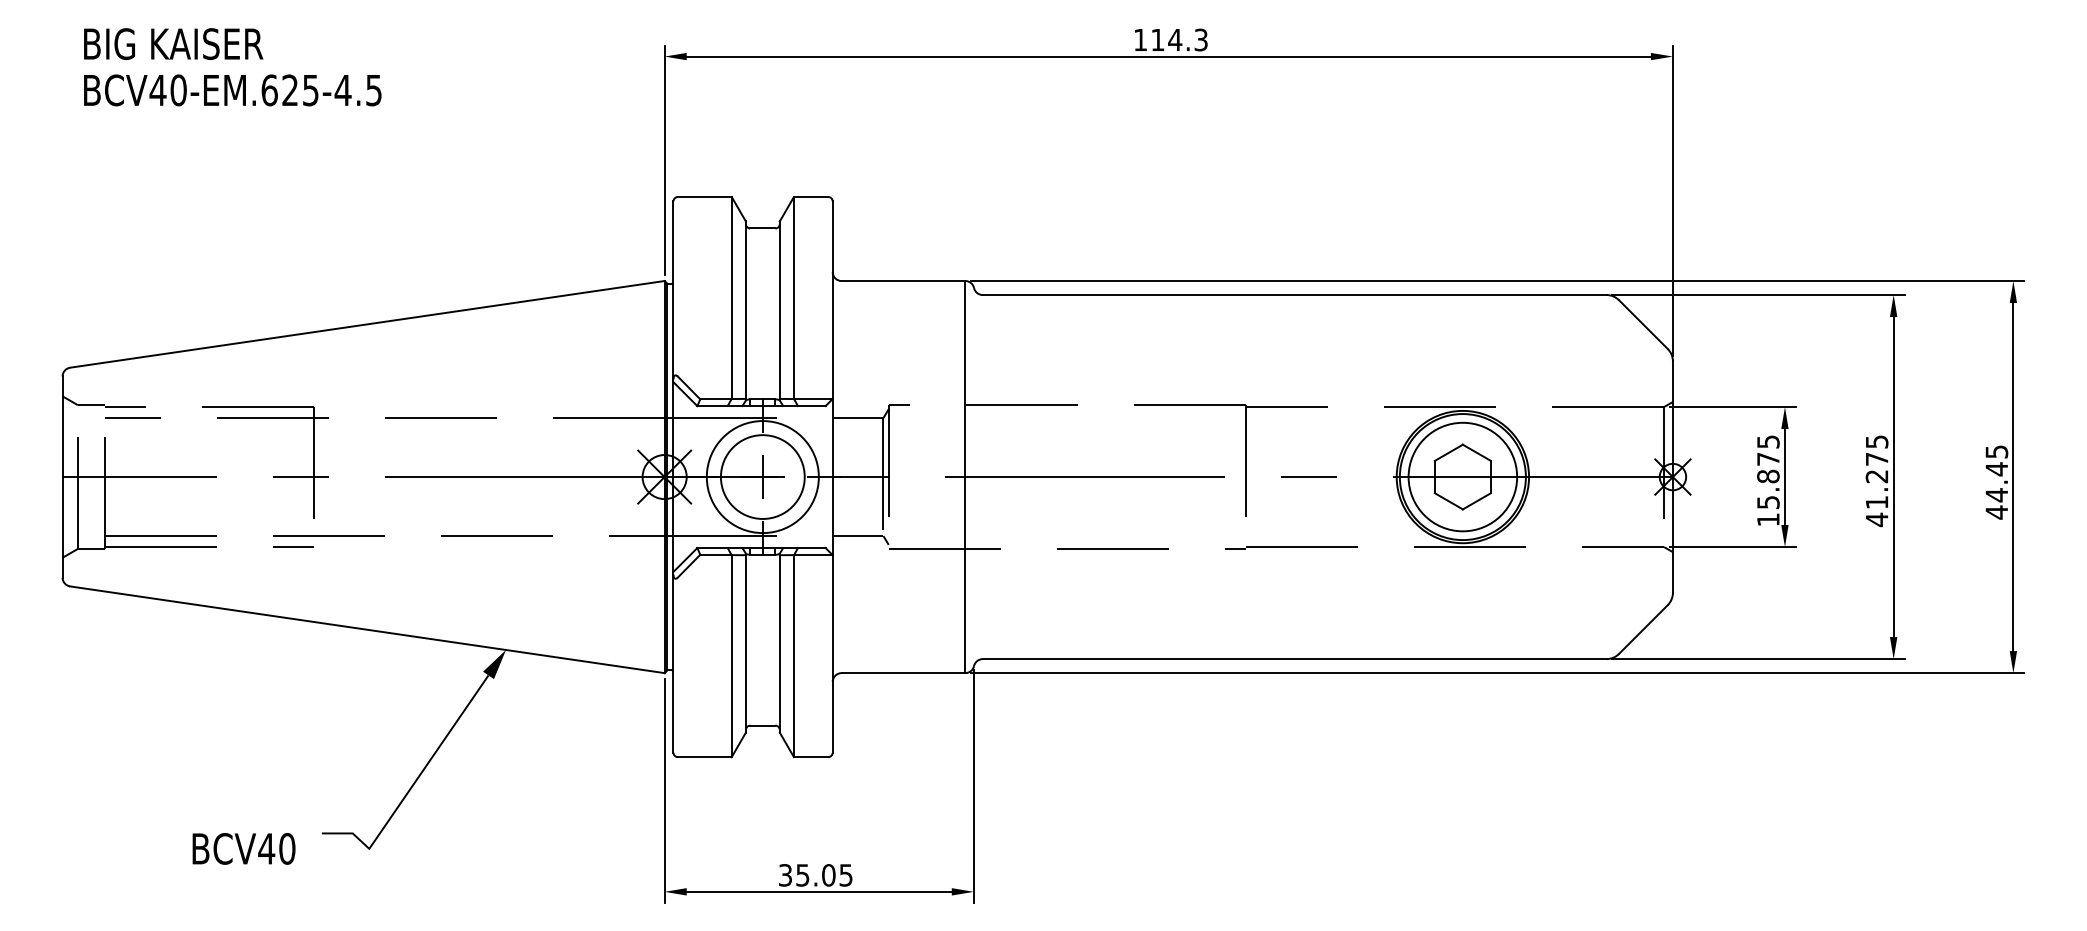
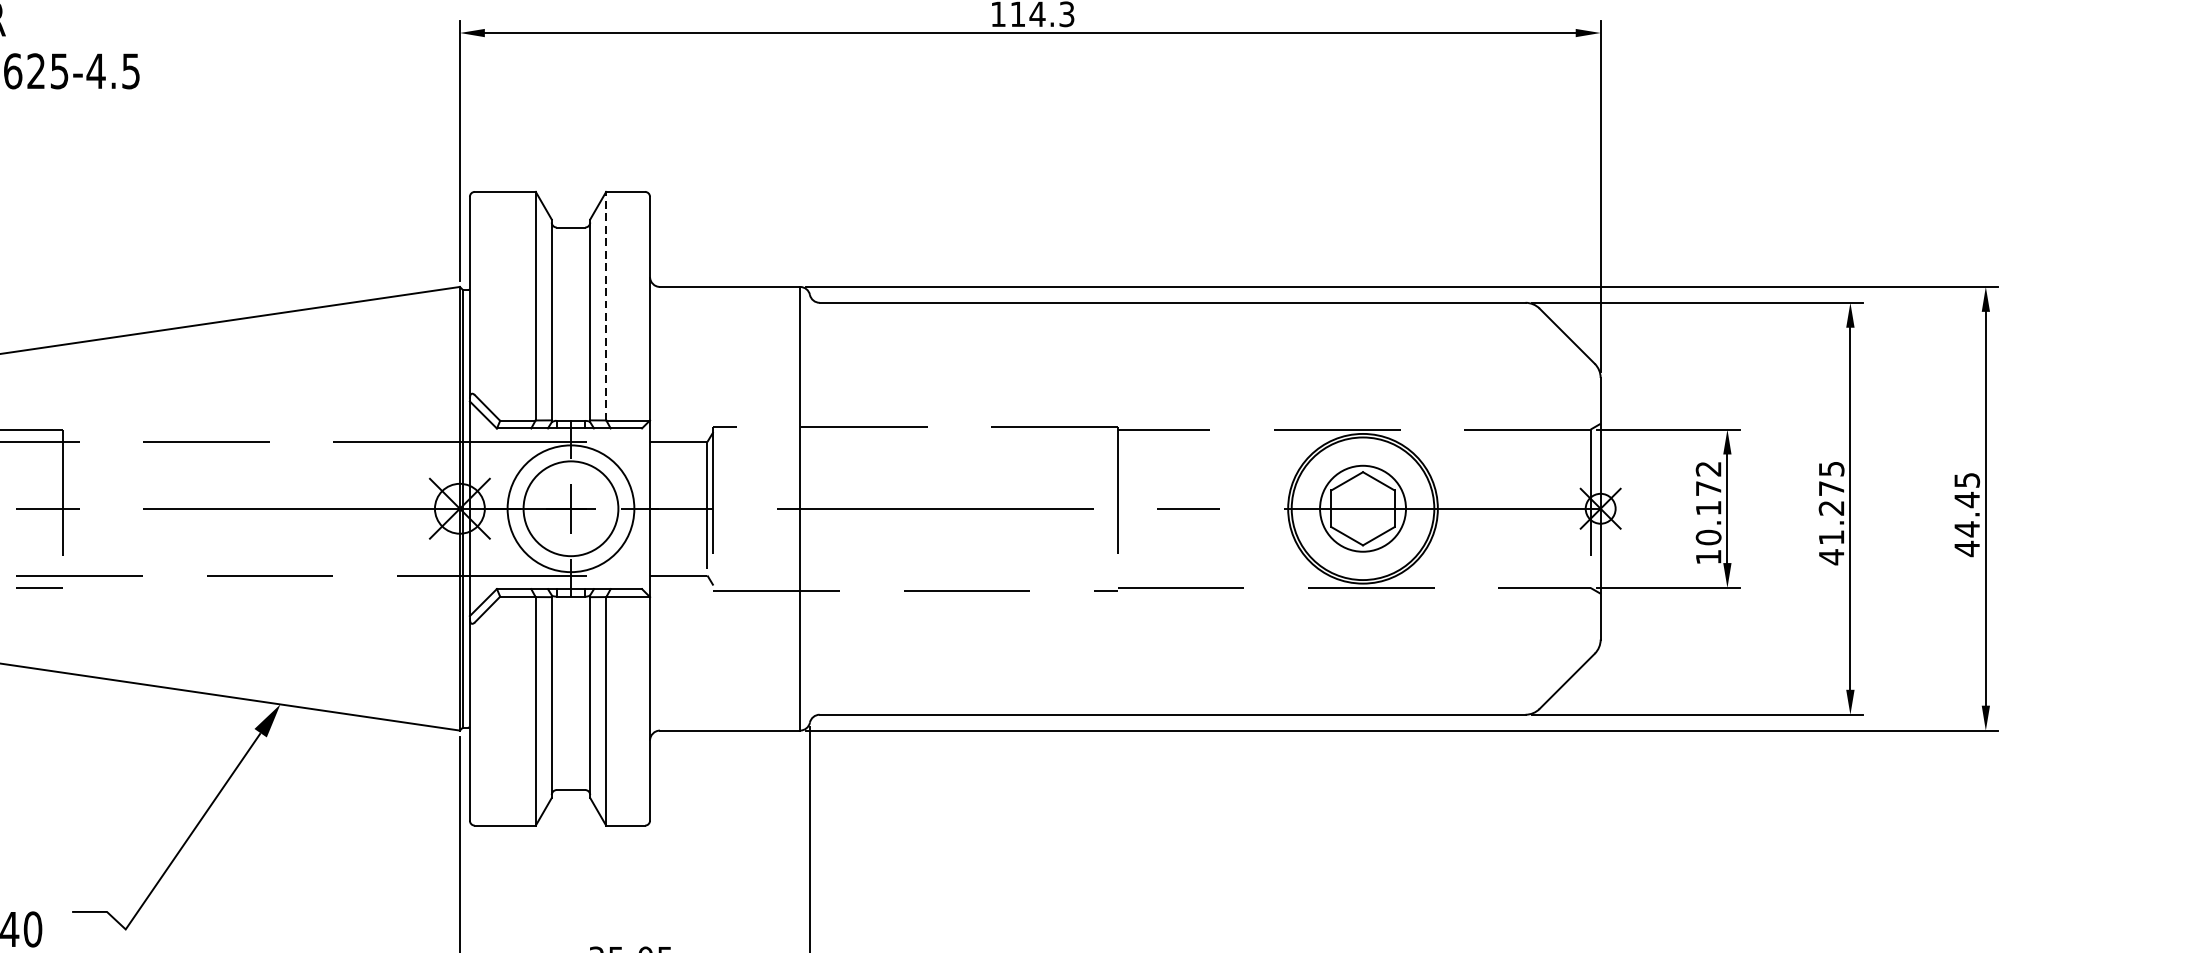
line: (793, 297) -> (605, 305), solid -> dashed
text: (1768, 472) -> (1708, 503), 15.875 -> 10.172
circle: (1462, 476) -> (1362, 508), size x0.7

